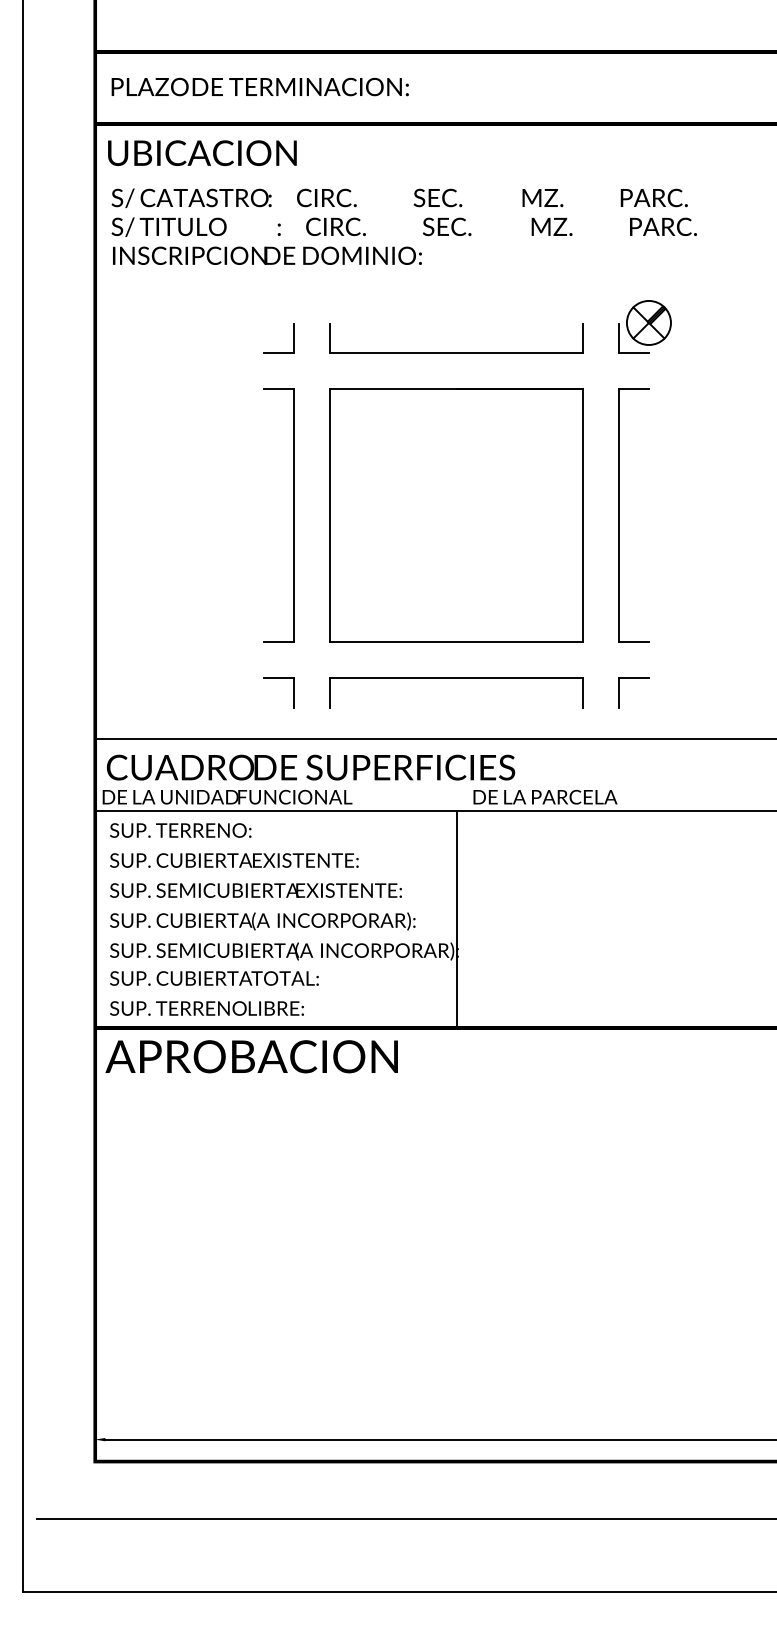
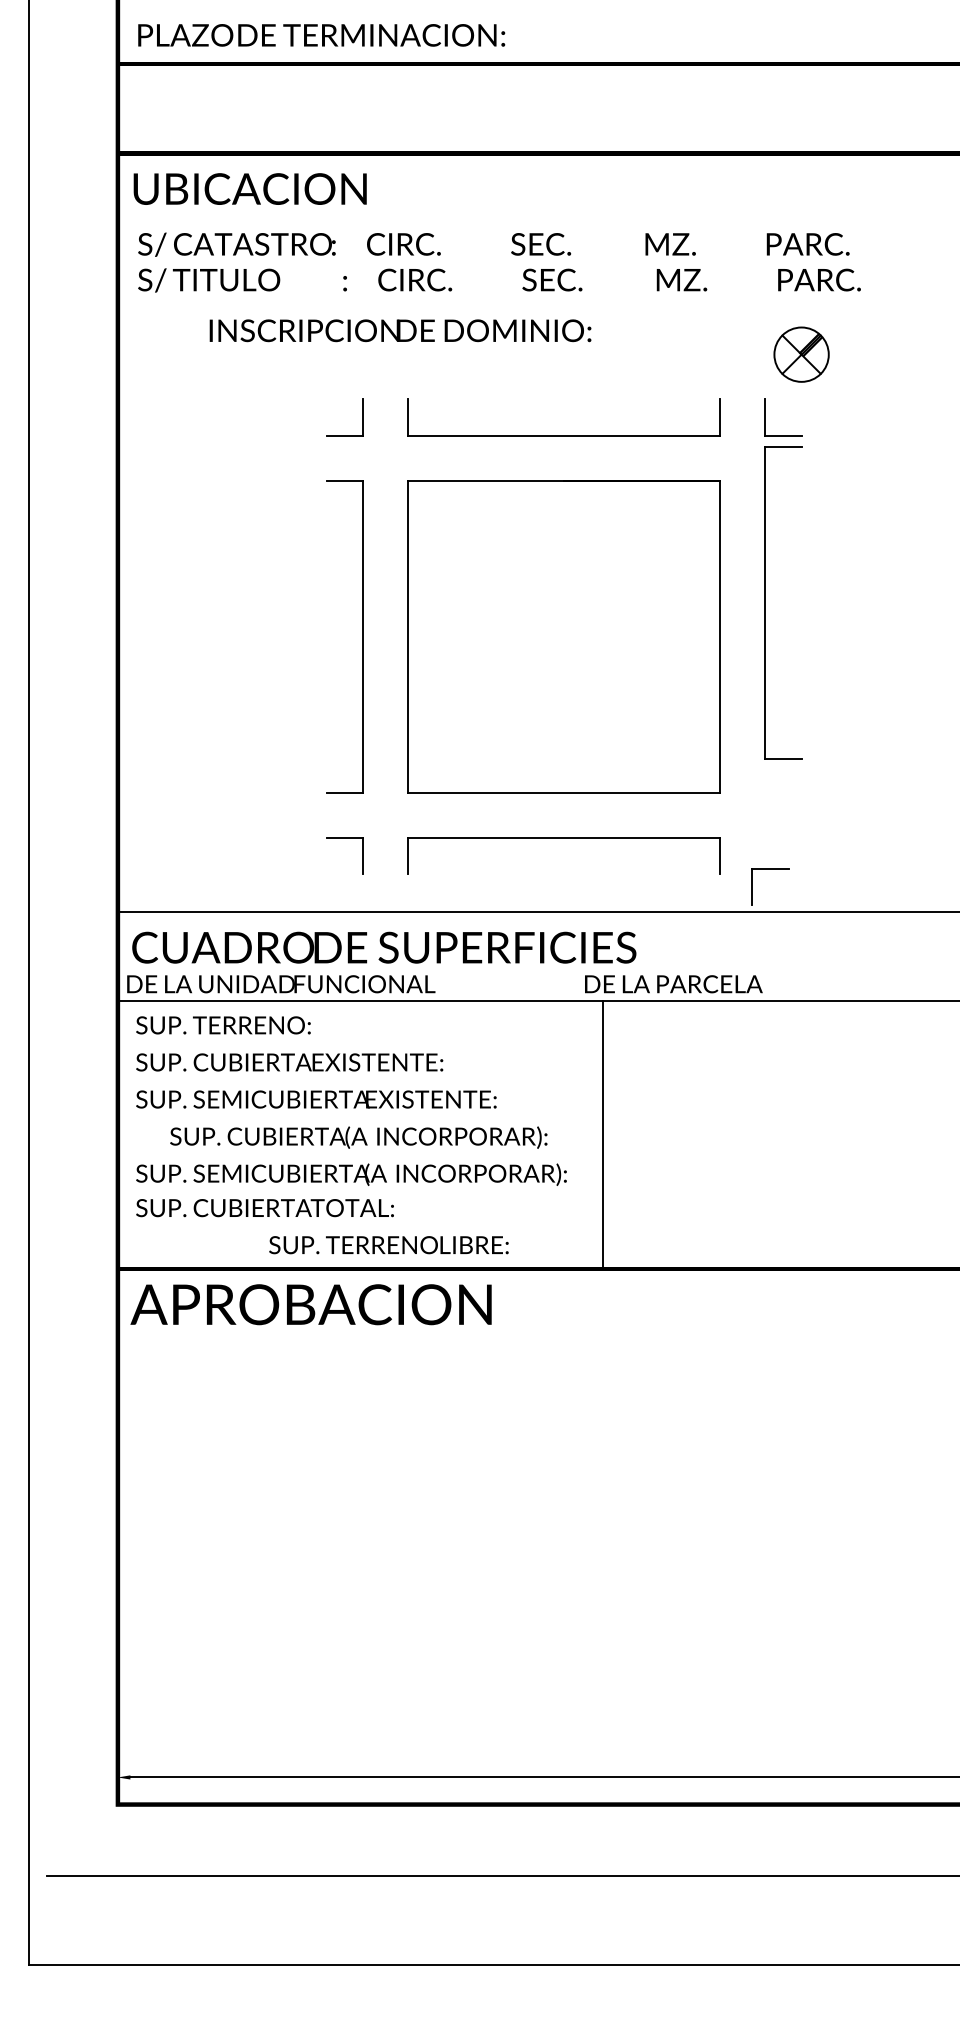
text: (260, 87) -> (321, 35), moved
text: (267, 255) -> (400, 330), moved
part: (648, 322) -> (801, 354), moved
part: (619, 515) -> (765, 602), moved
part: (634, 679) -> (770, 869), moved
line: (456, 919) -> (603, 1135), moved
text: (262, 921) -> (358, 1137), moved
text: (206, 1008) -> (388, 1245), moved

